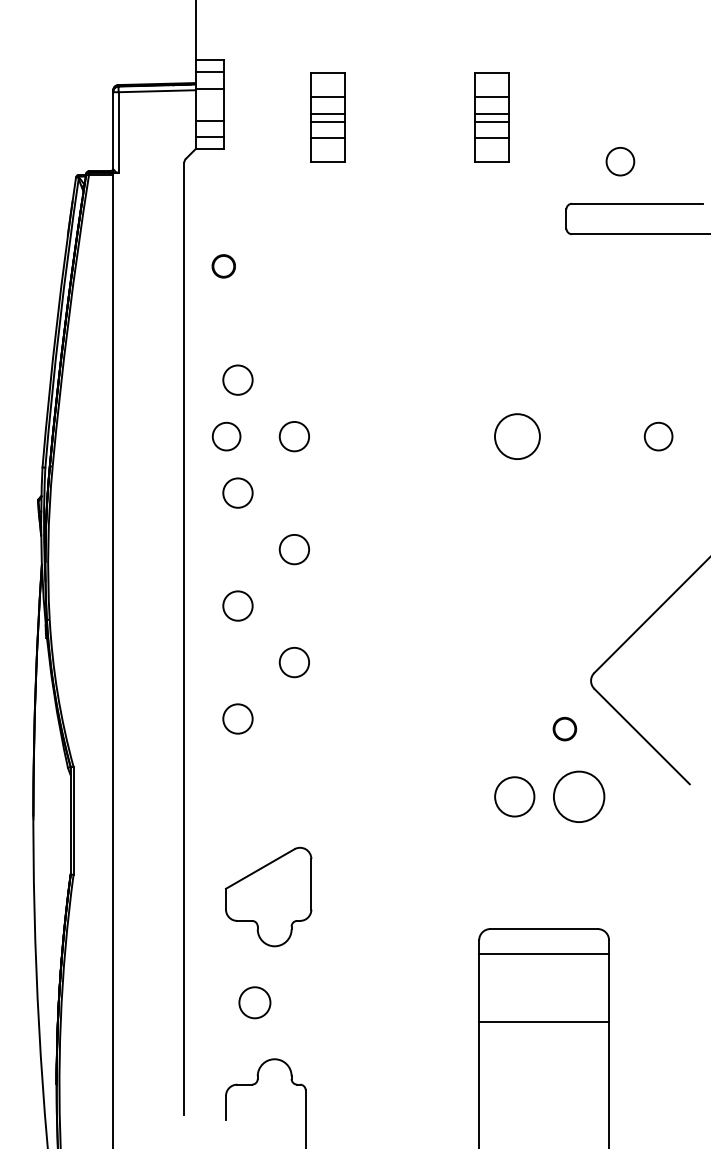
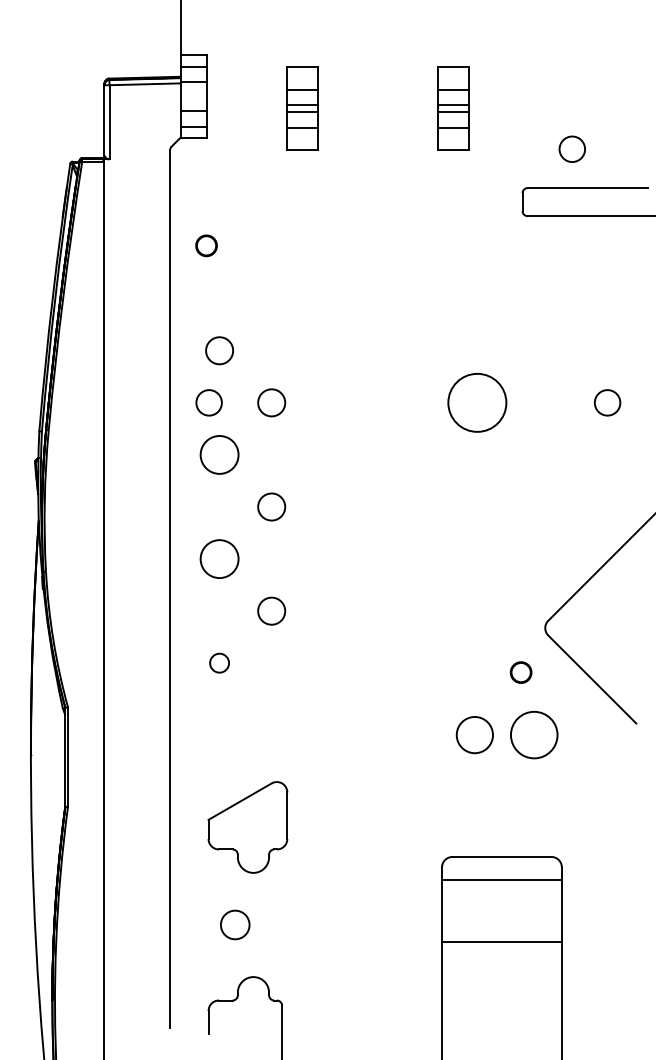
circle: (517, 436) -> (477, 402), size x1.4
circle: (237, 492) -> (219, 454), size x1.4
circle: (237, 605) -> (219, 558), size x1.4
circle: (237, 718) -> (219, 662), size x0.7

